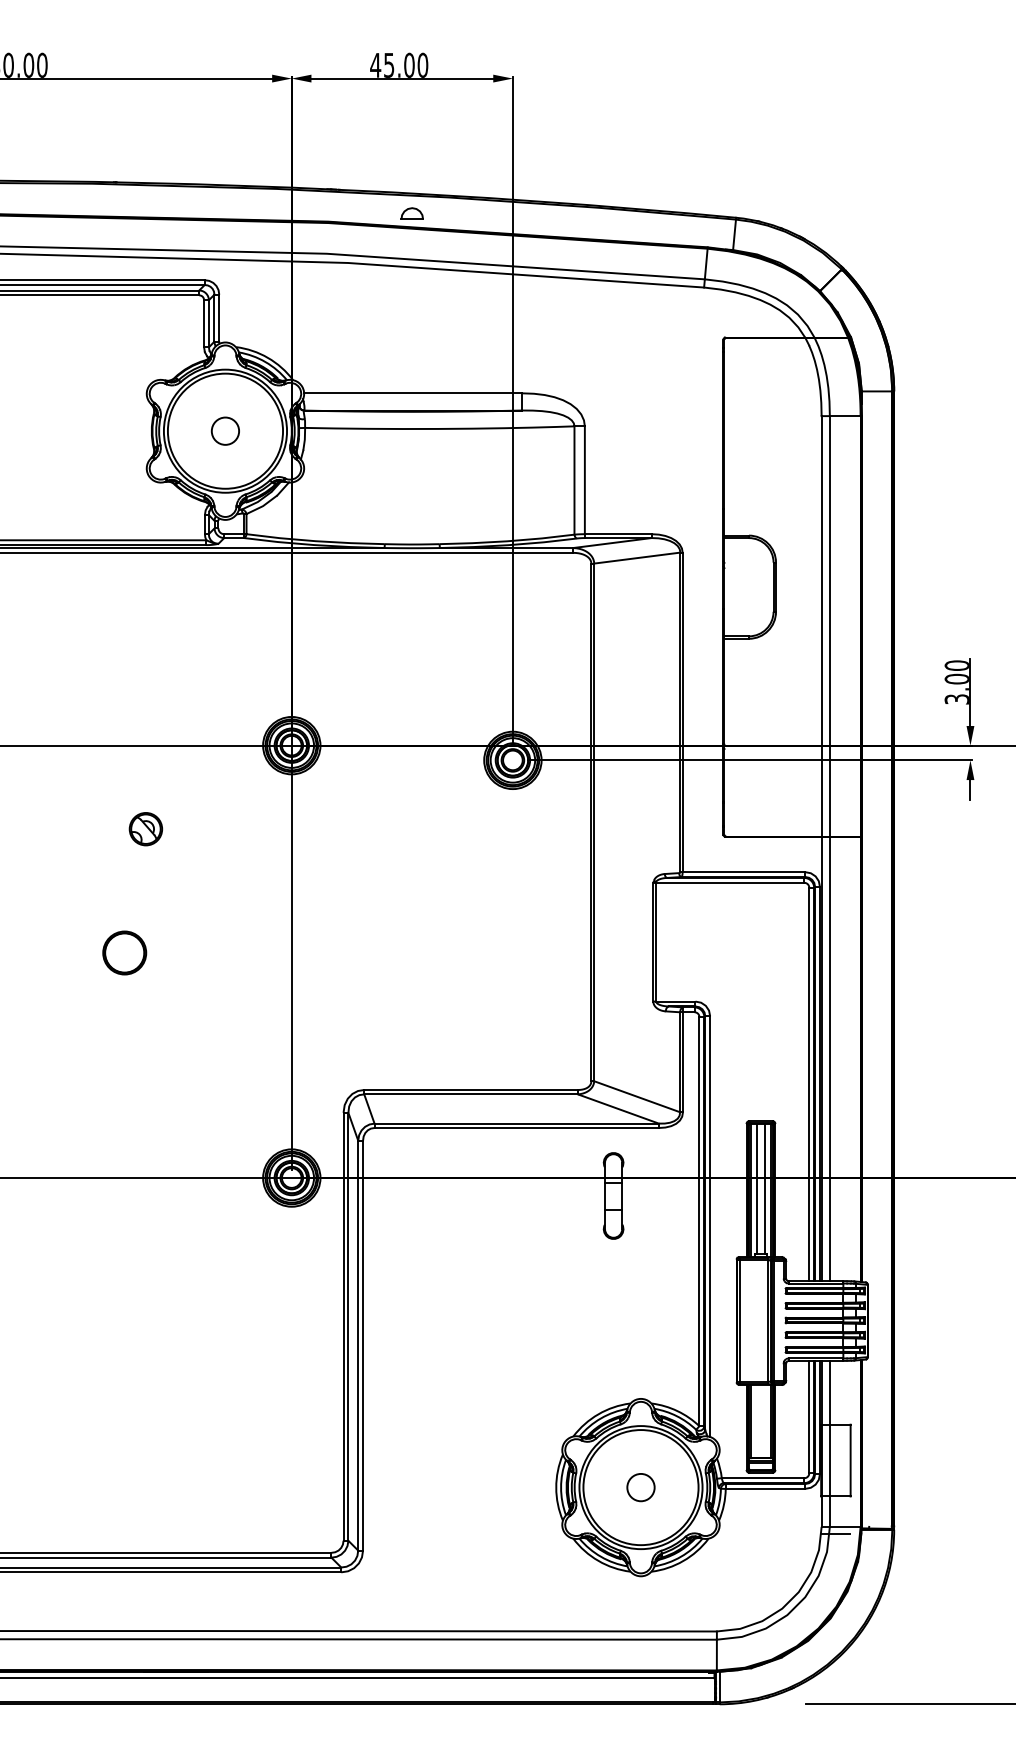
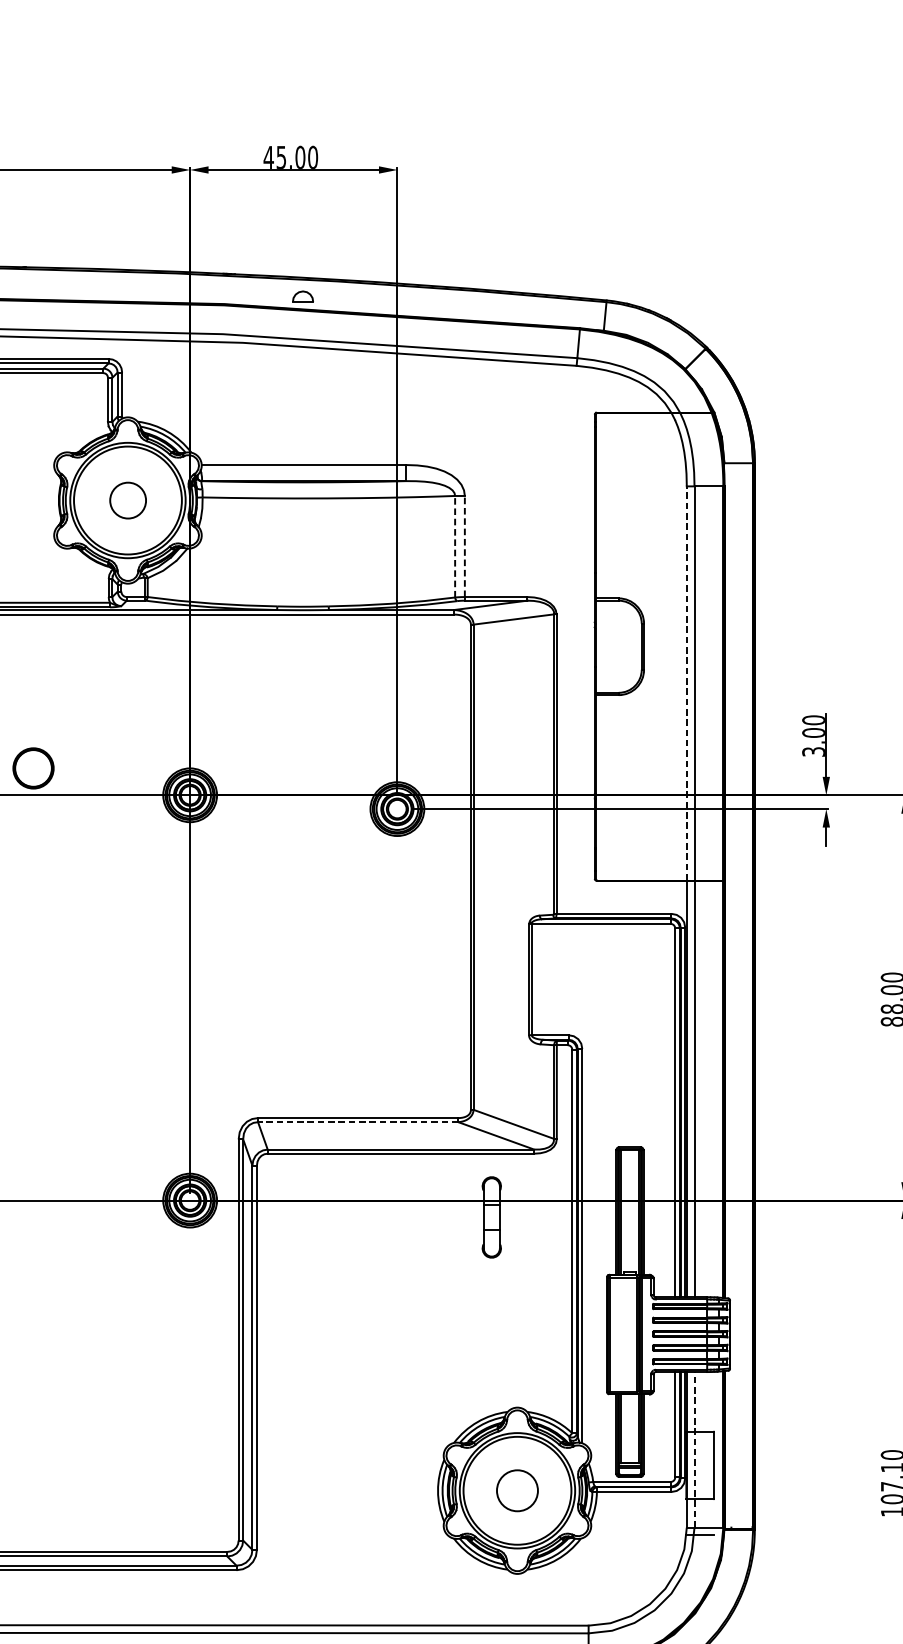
circle: (224, 430) -> (127, 499), size x1.4
line: (574, 480) -> (455, 546), solid -> dashed
line: (584, 480) -> (464, 546), solid -> dashed
line: (821, 625) -> (686, 682), solid -> dashed
part: (145, 829) -> (53, 873), removed
part: (124, 952) -> (33, 767), moved
line: (471, 1094) -> (358, 1122), solid -> dashed
line: (757, 1188) -> (626, 1210), removed
line: (764, 1188) -> (633, 1210), removed
line: (829, 1443) -> (694, 1449), solid -> dashed
circle: (640, 1487) -> (517, 1490), size x1.6

